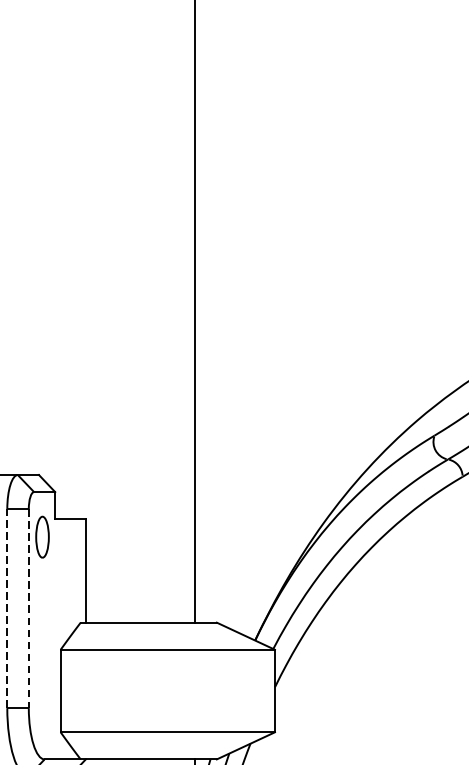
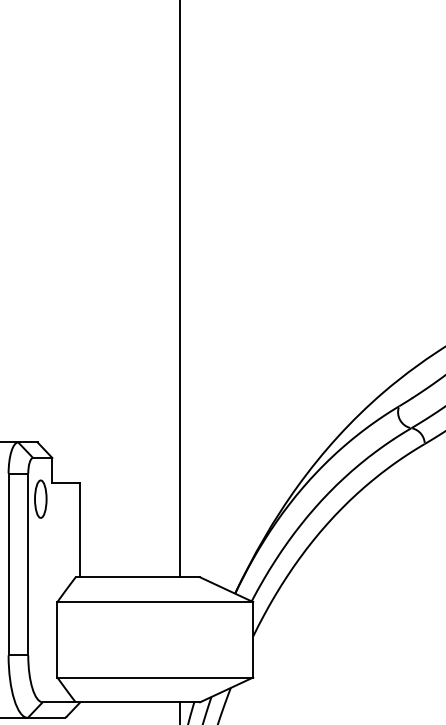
line: (7, 608) -> (8, 564), dashed -> solid
line: (29, 608) -> (28, 564), dashed -> solid

